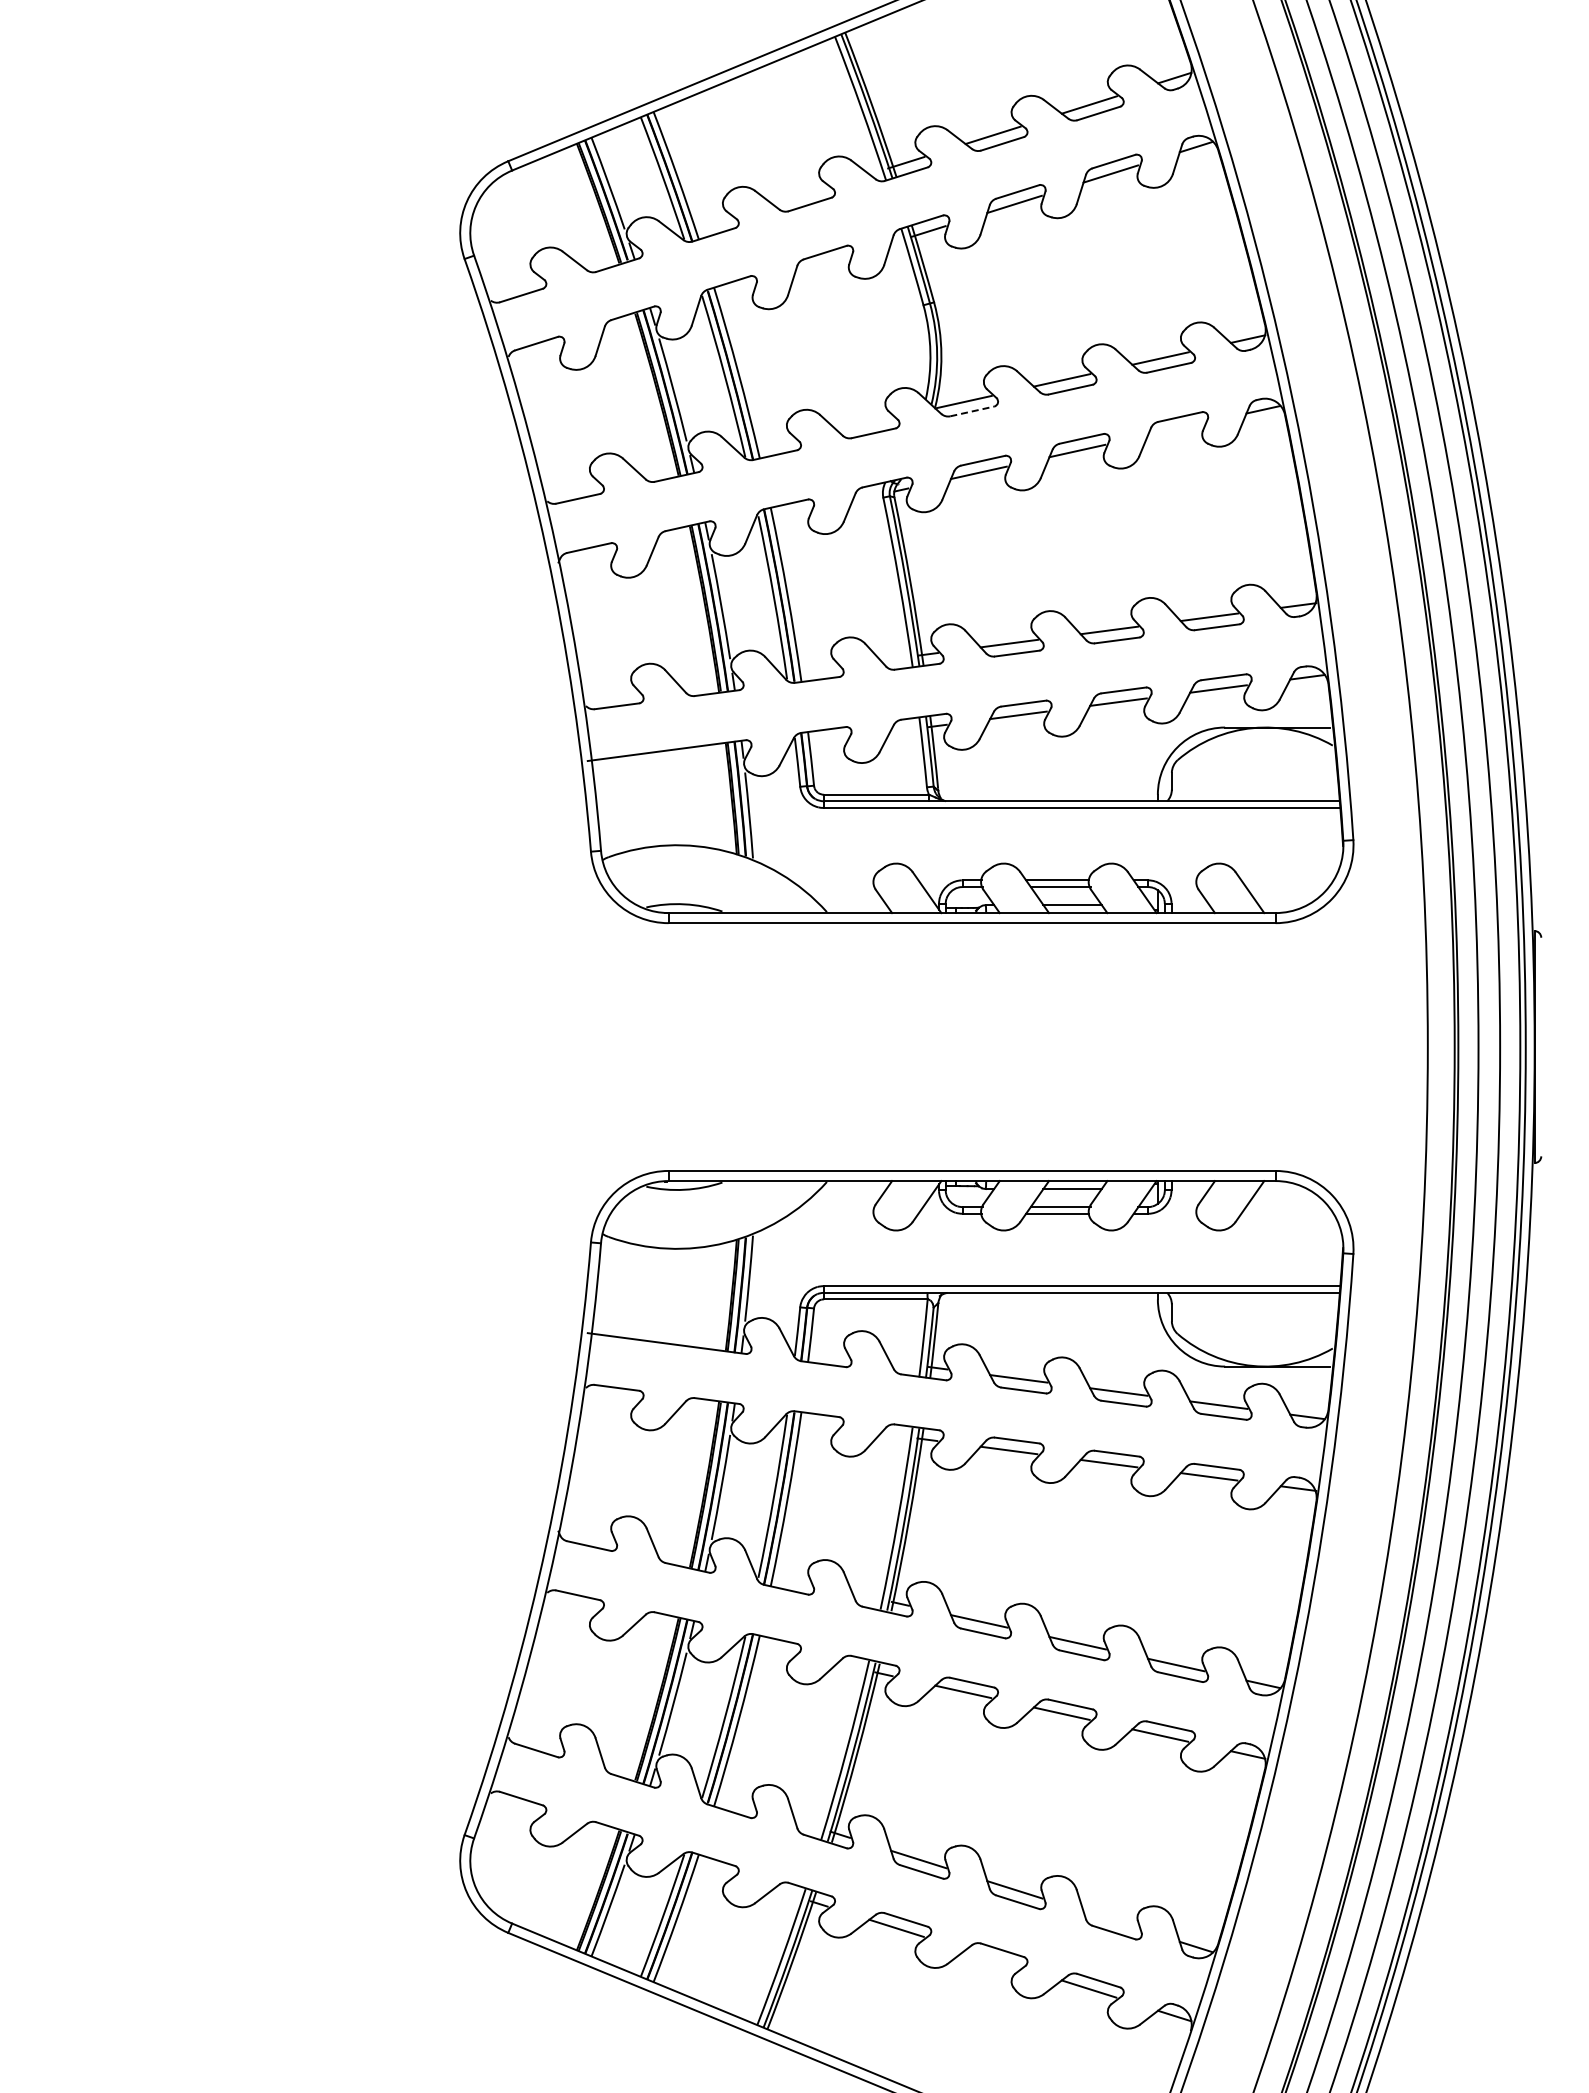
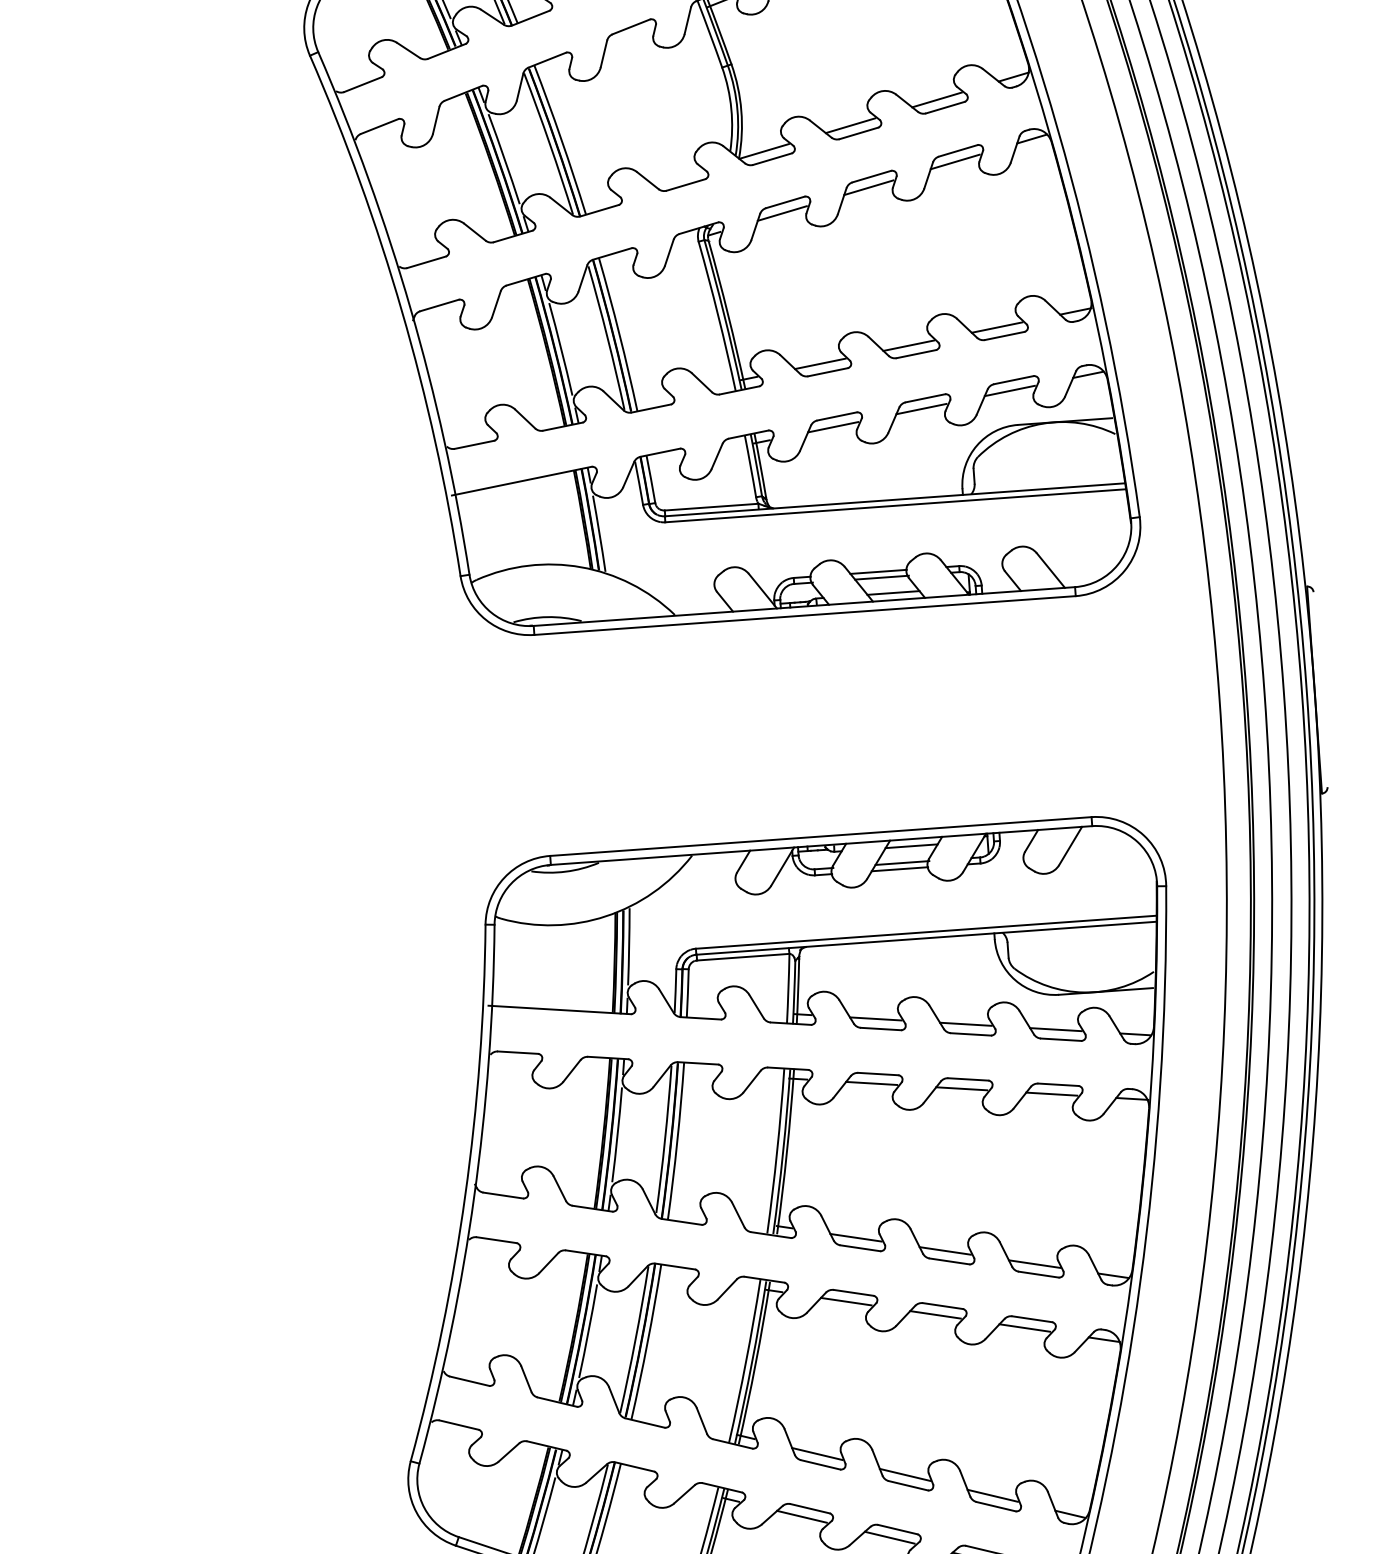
line: (972, 411) -> (772, 159), dashed -> solid
line: (1175, 429) -> (954, 162), added
line: (1110, 1919) -> (992, 1495), added
line: (992, 1958) -> (889, 1537), added

